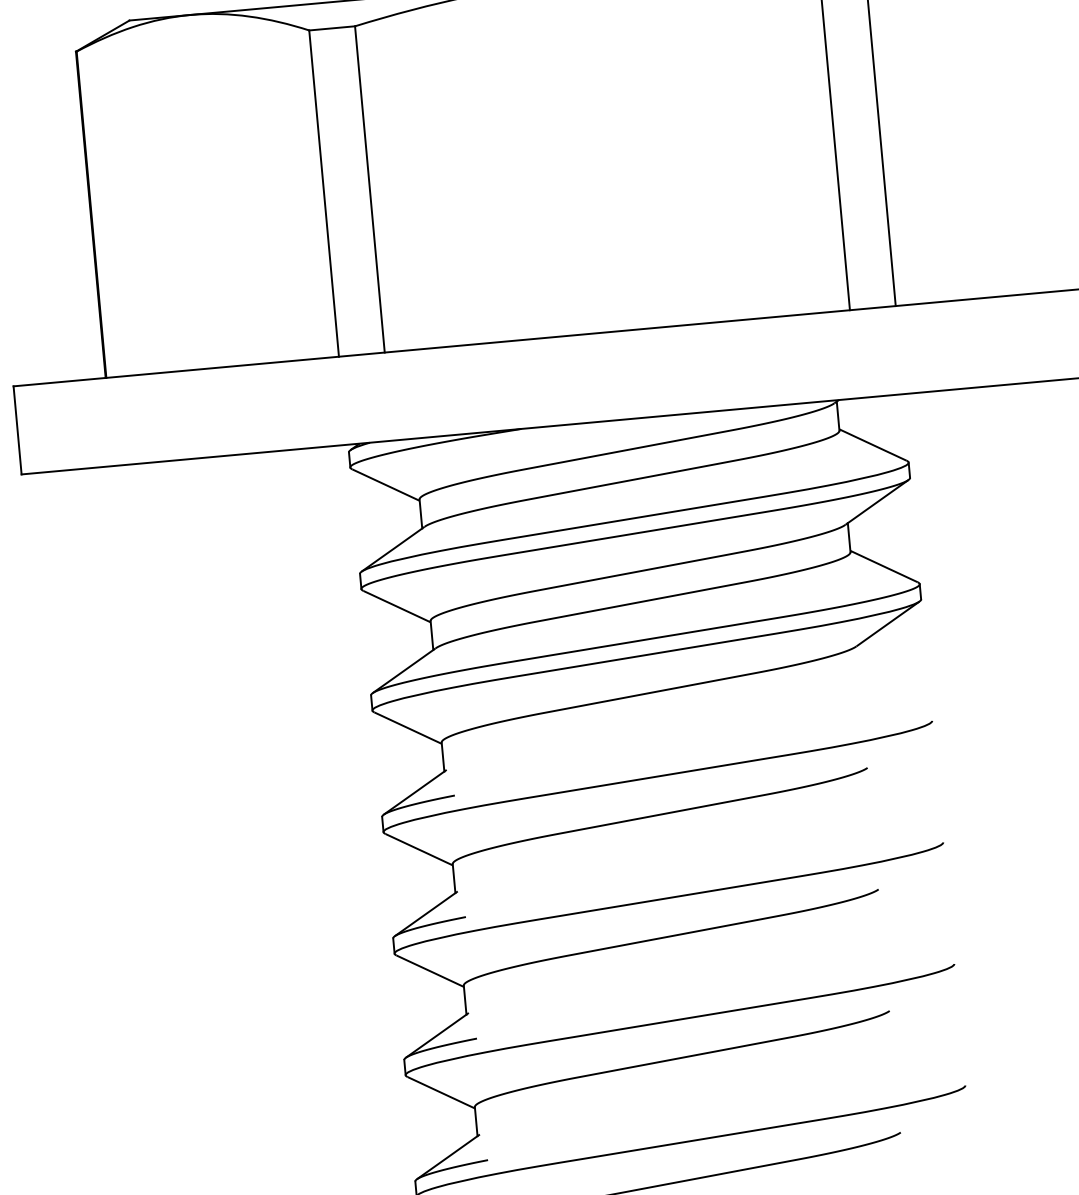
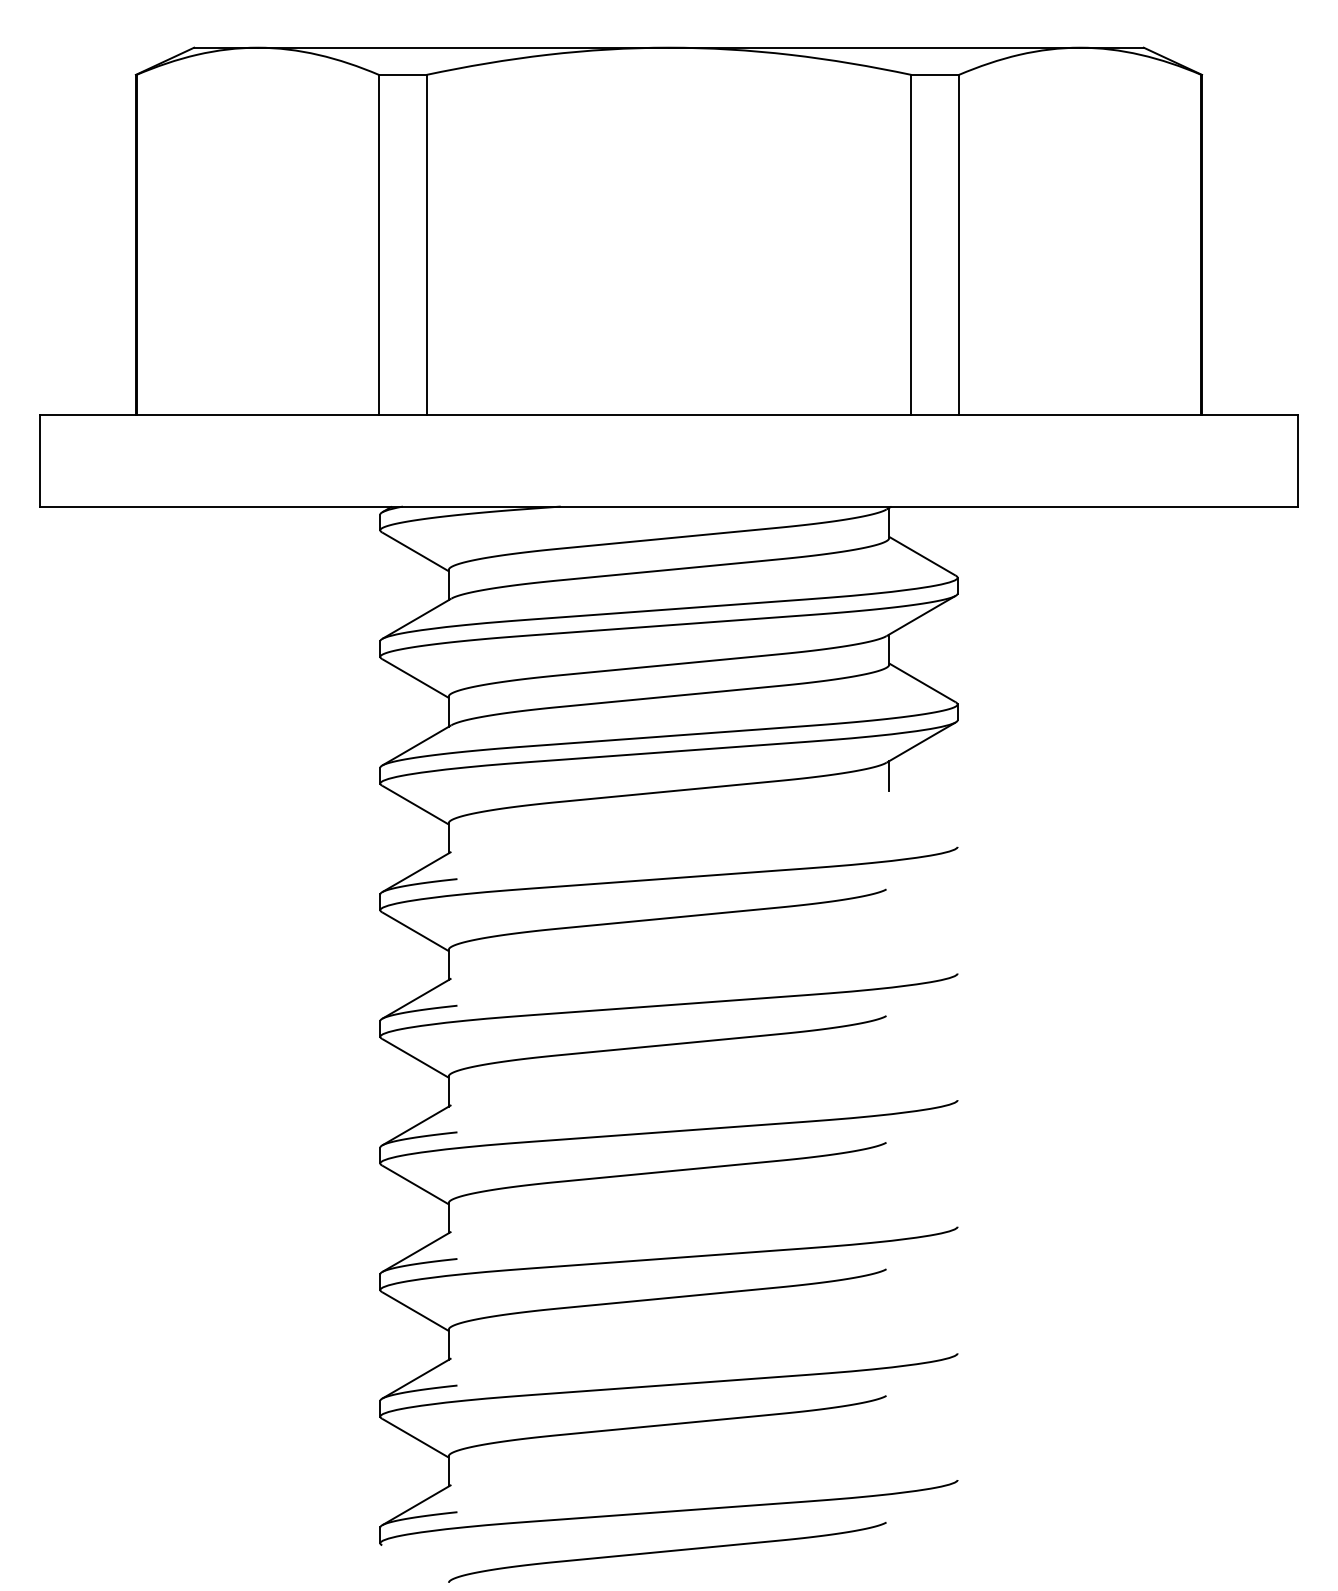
line: (860, 659) -> (889, 776), added

